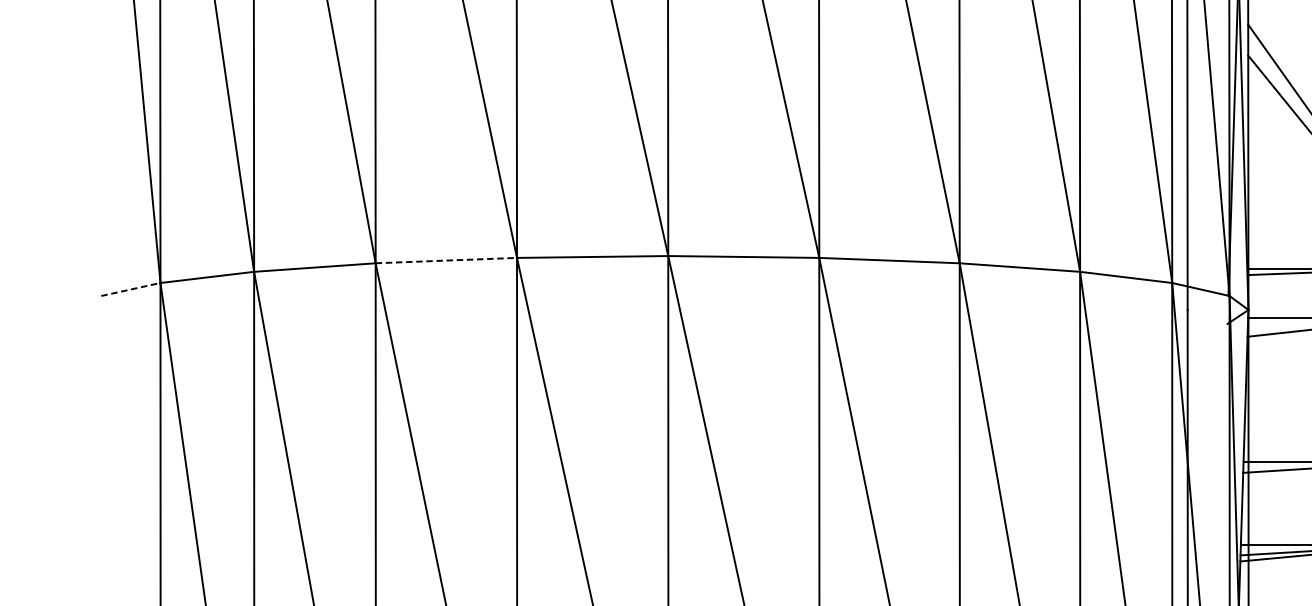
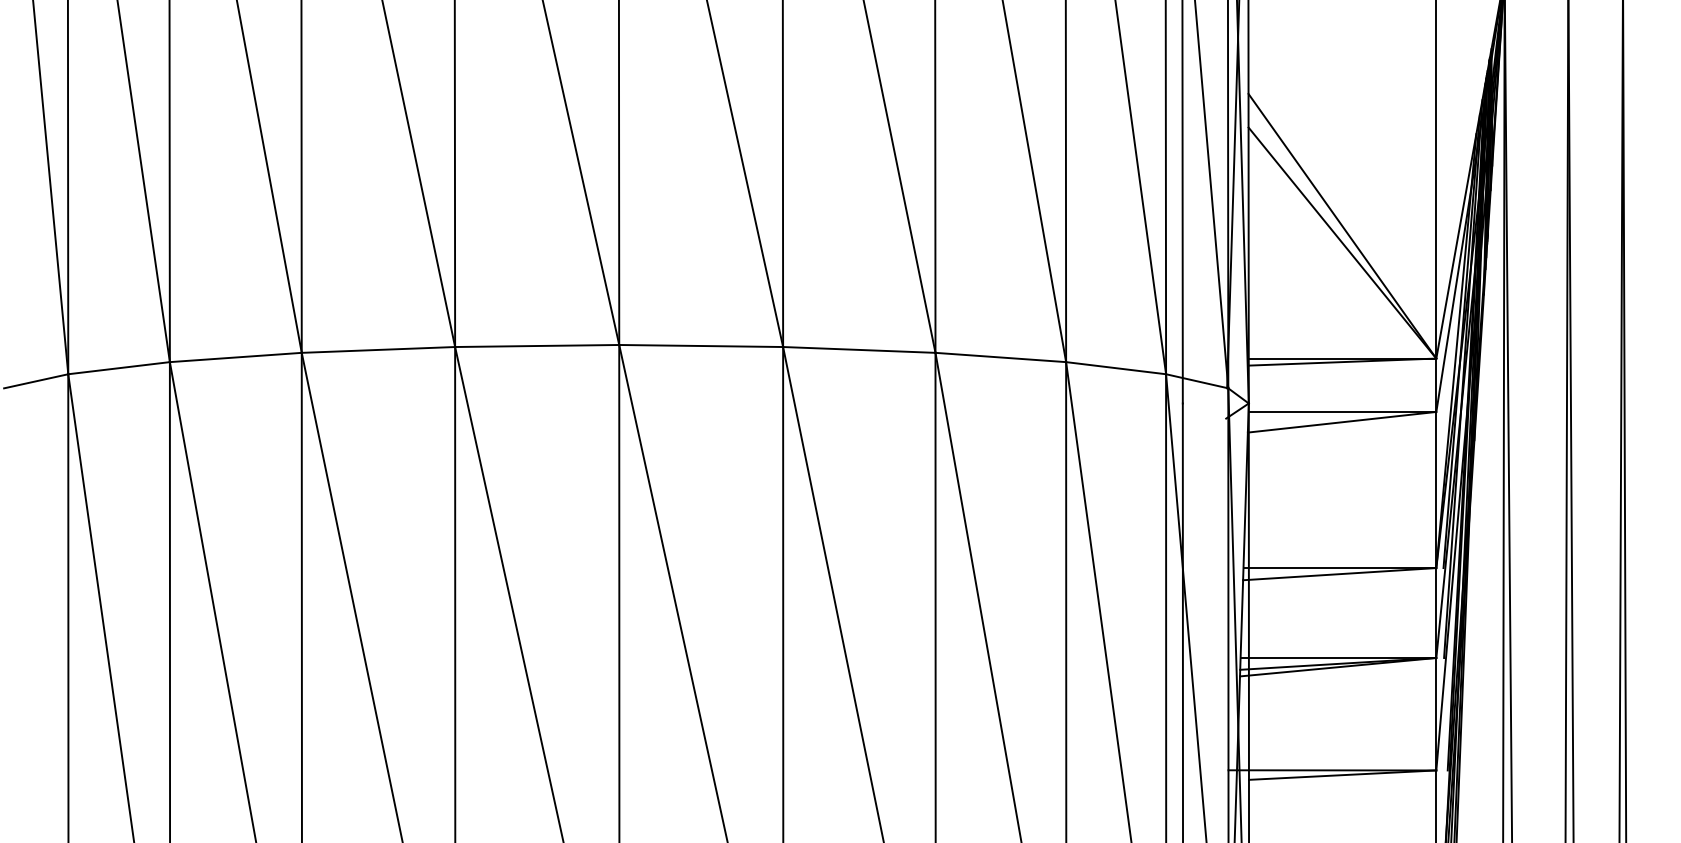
line: (446, 260) -> (378, 349), dashed -> solid
line: (131, 289) -> (36, 381), dashed -> solid

